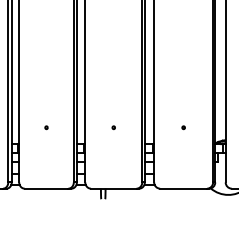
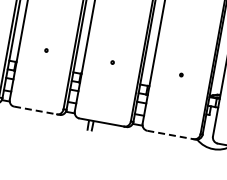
line: (46, 188) -> (35, 110), solid -> dashed
line: (183, 188) -> (170, 134), solid -> dashed

